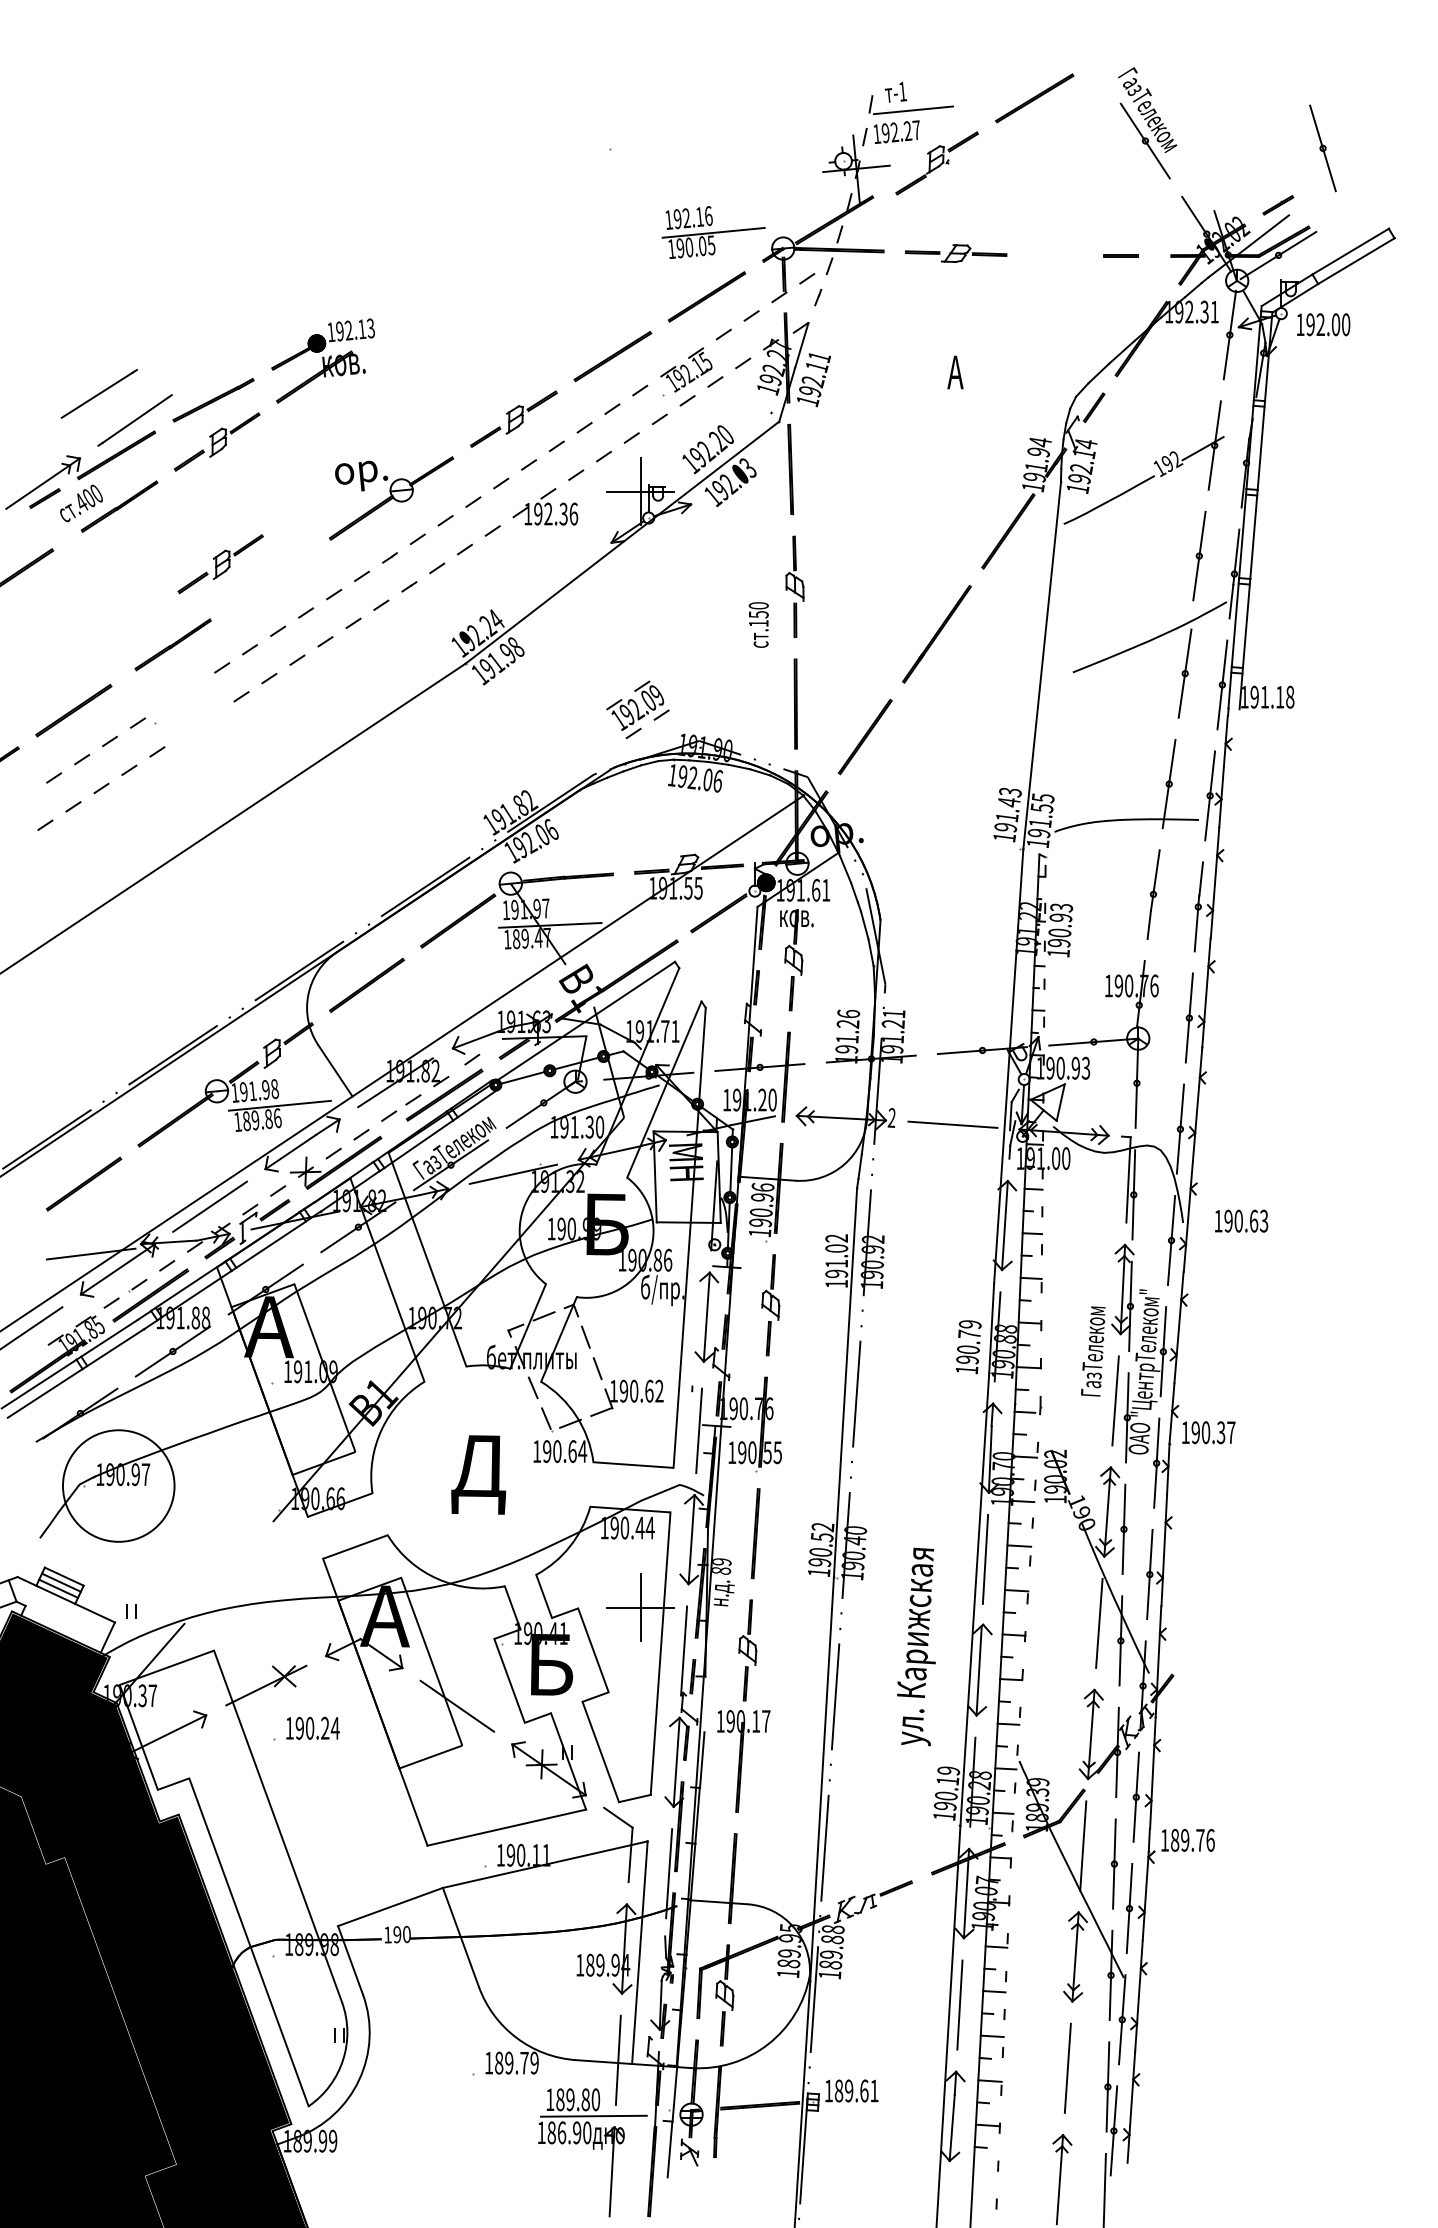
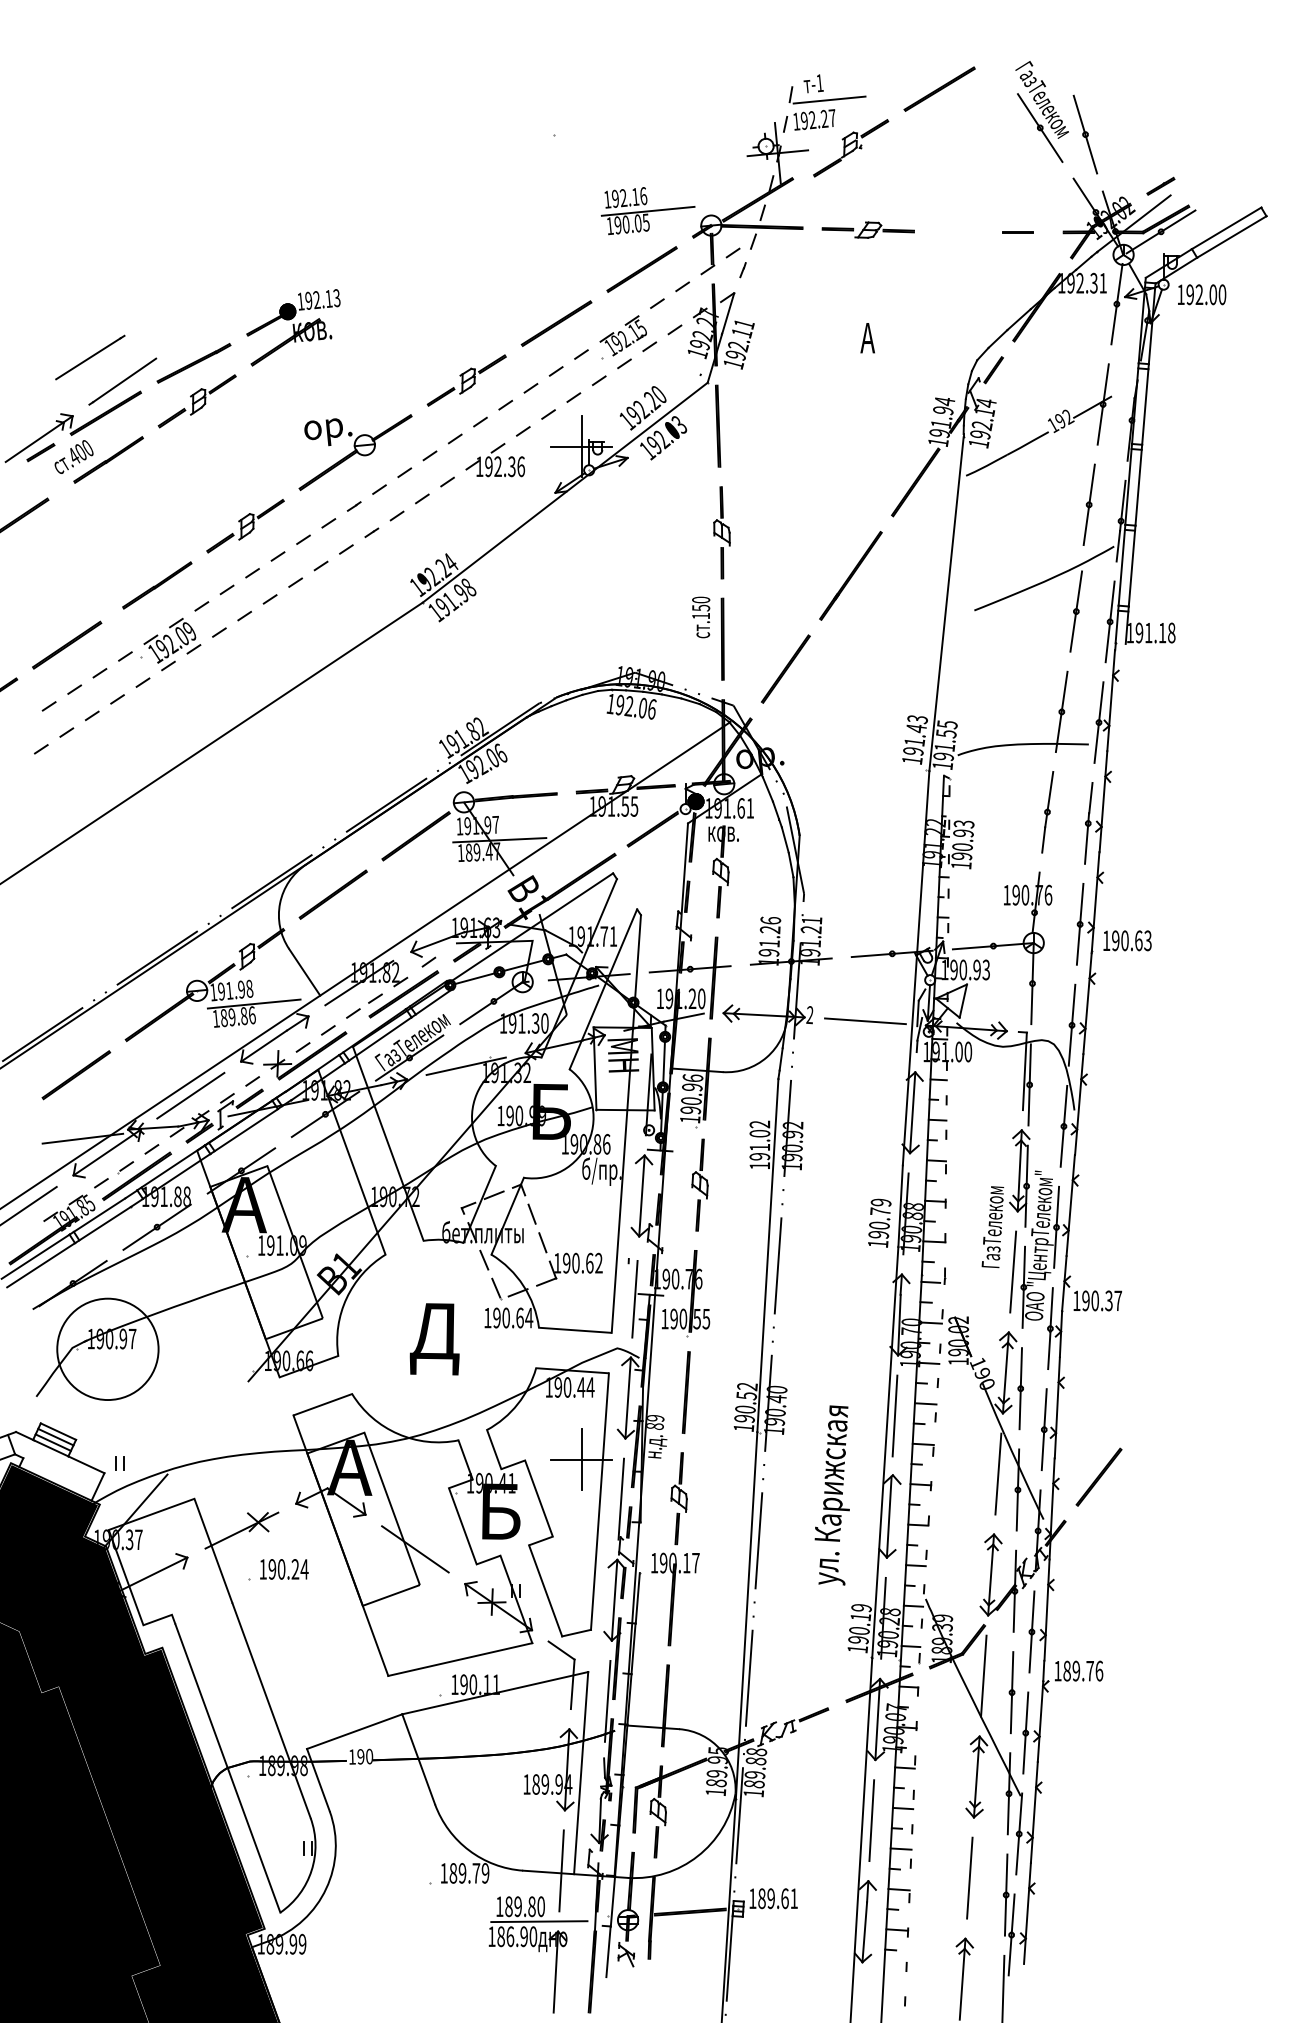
part: (1323, 148) -> (1085, 134), moved
part: (220, 564) -> (245, 526), moved
text: (759, 625) -> (701, 617), moved
part: (638, 709) -> (172, 644), moved
text: (1241, 1220) -> (1127, 940), moved
line: (1209, 1626) -> (1098, 1476), added

